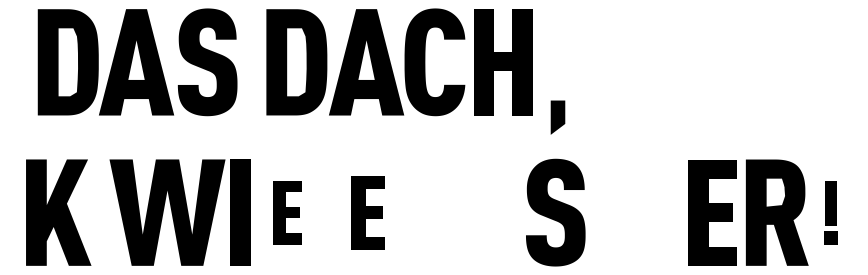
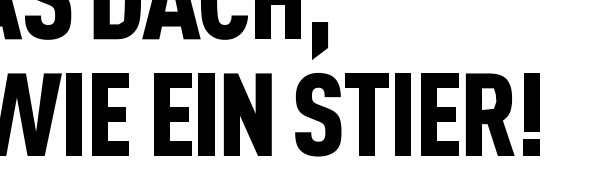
part: (557, 117) -> (319, 40), size x1.43
part: (287, 212) -> (110, 114), size x1.67
part: (368, 212) -> (172, 114), size x1.43
fill: (411, 212) -> (206, 114), added
fill: (464, 212) -> (247, 114), added
fill: (618, 212) -> (367, 114), added
part: (665, 212) -> (403, 114), added
part: (830, 212) -> (531, 114), size x1.67

